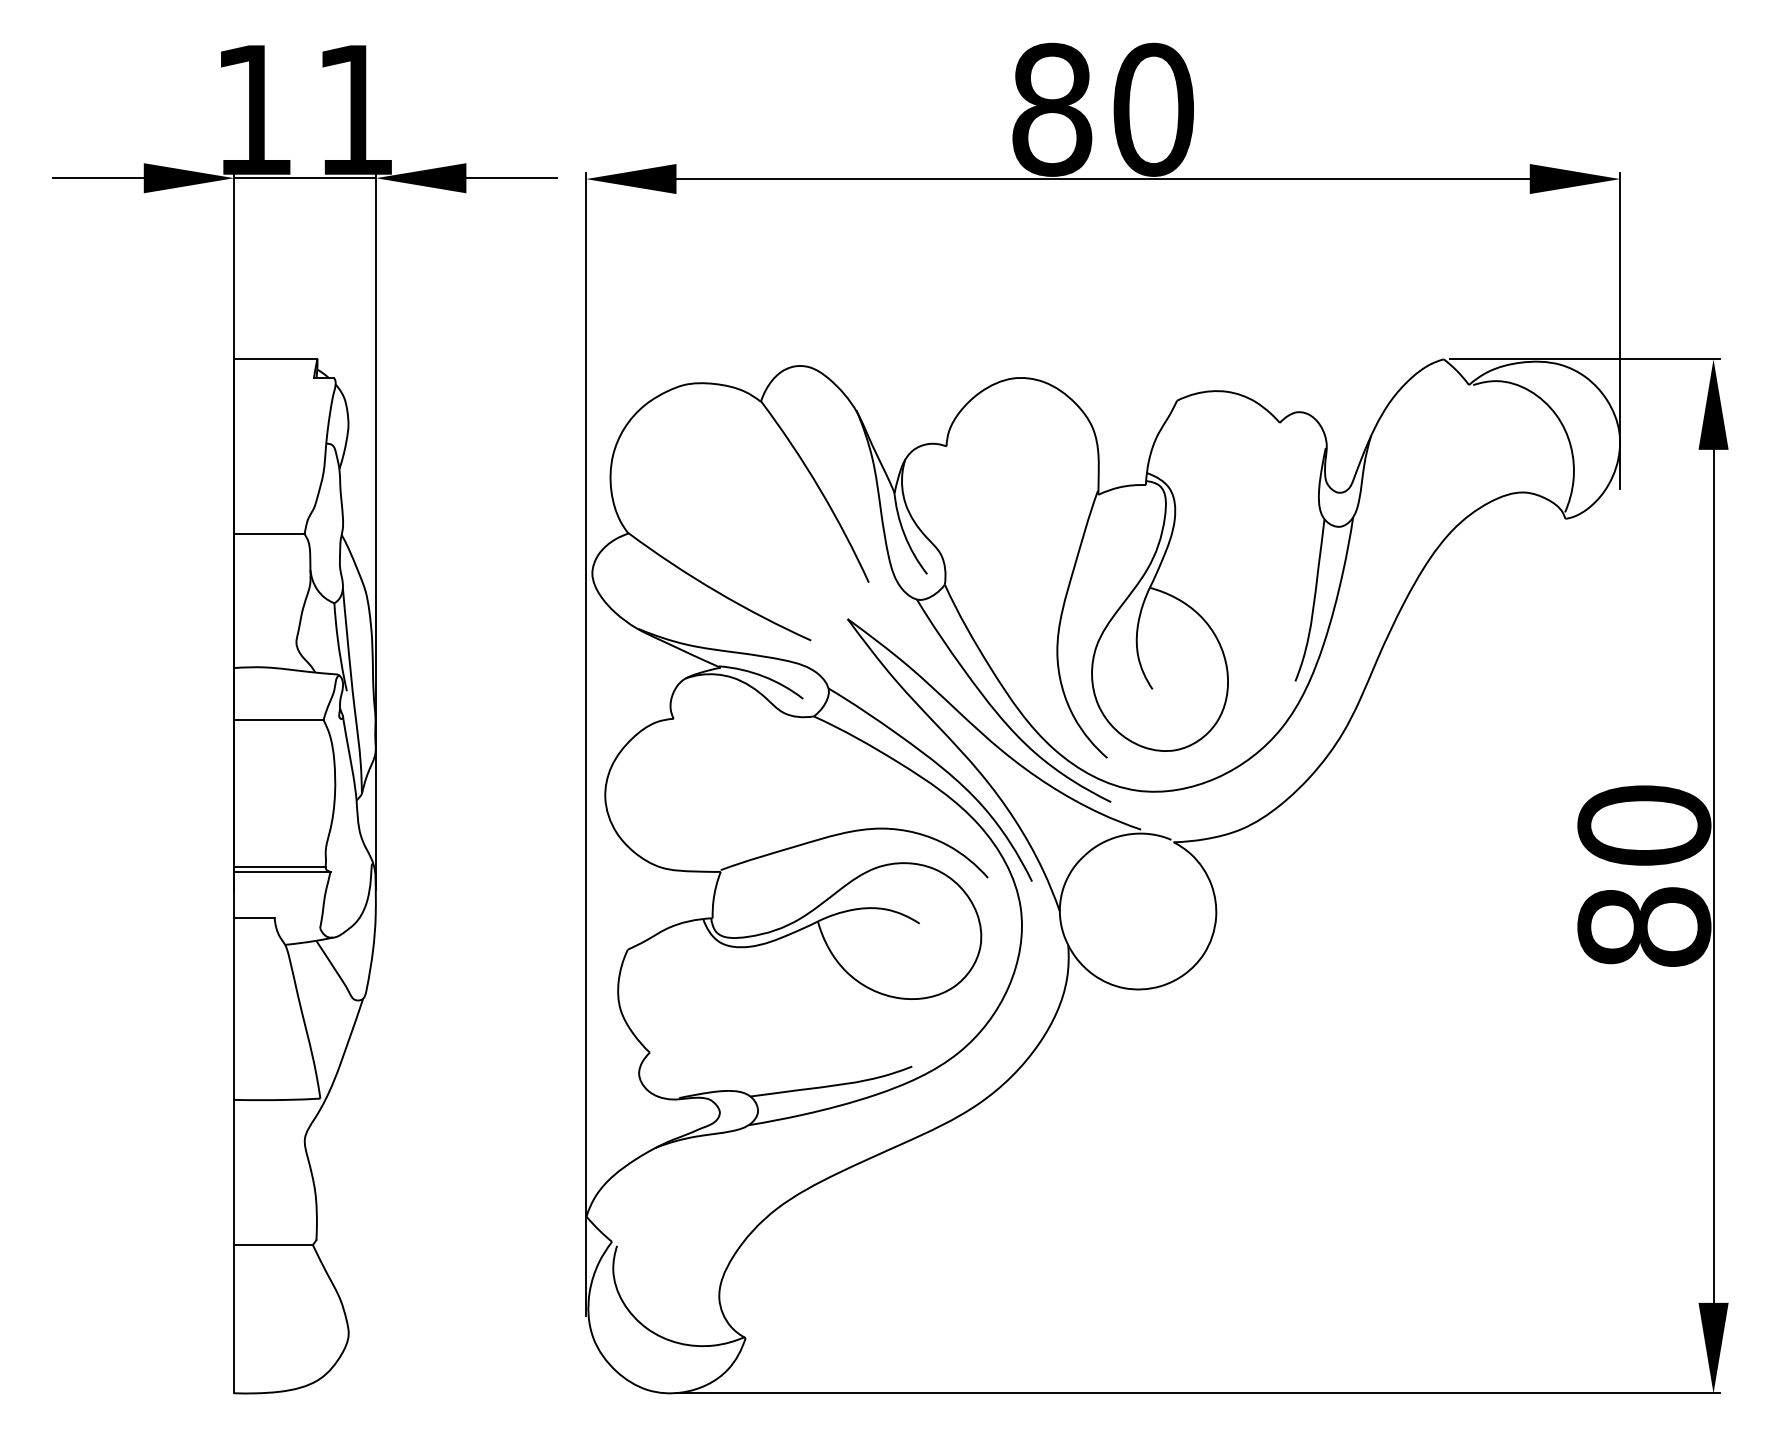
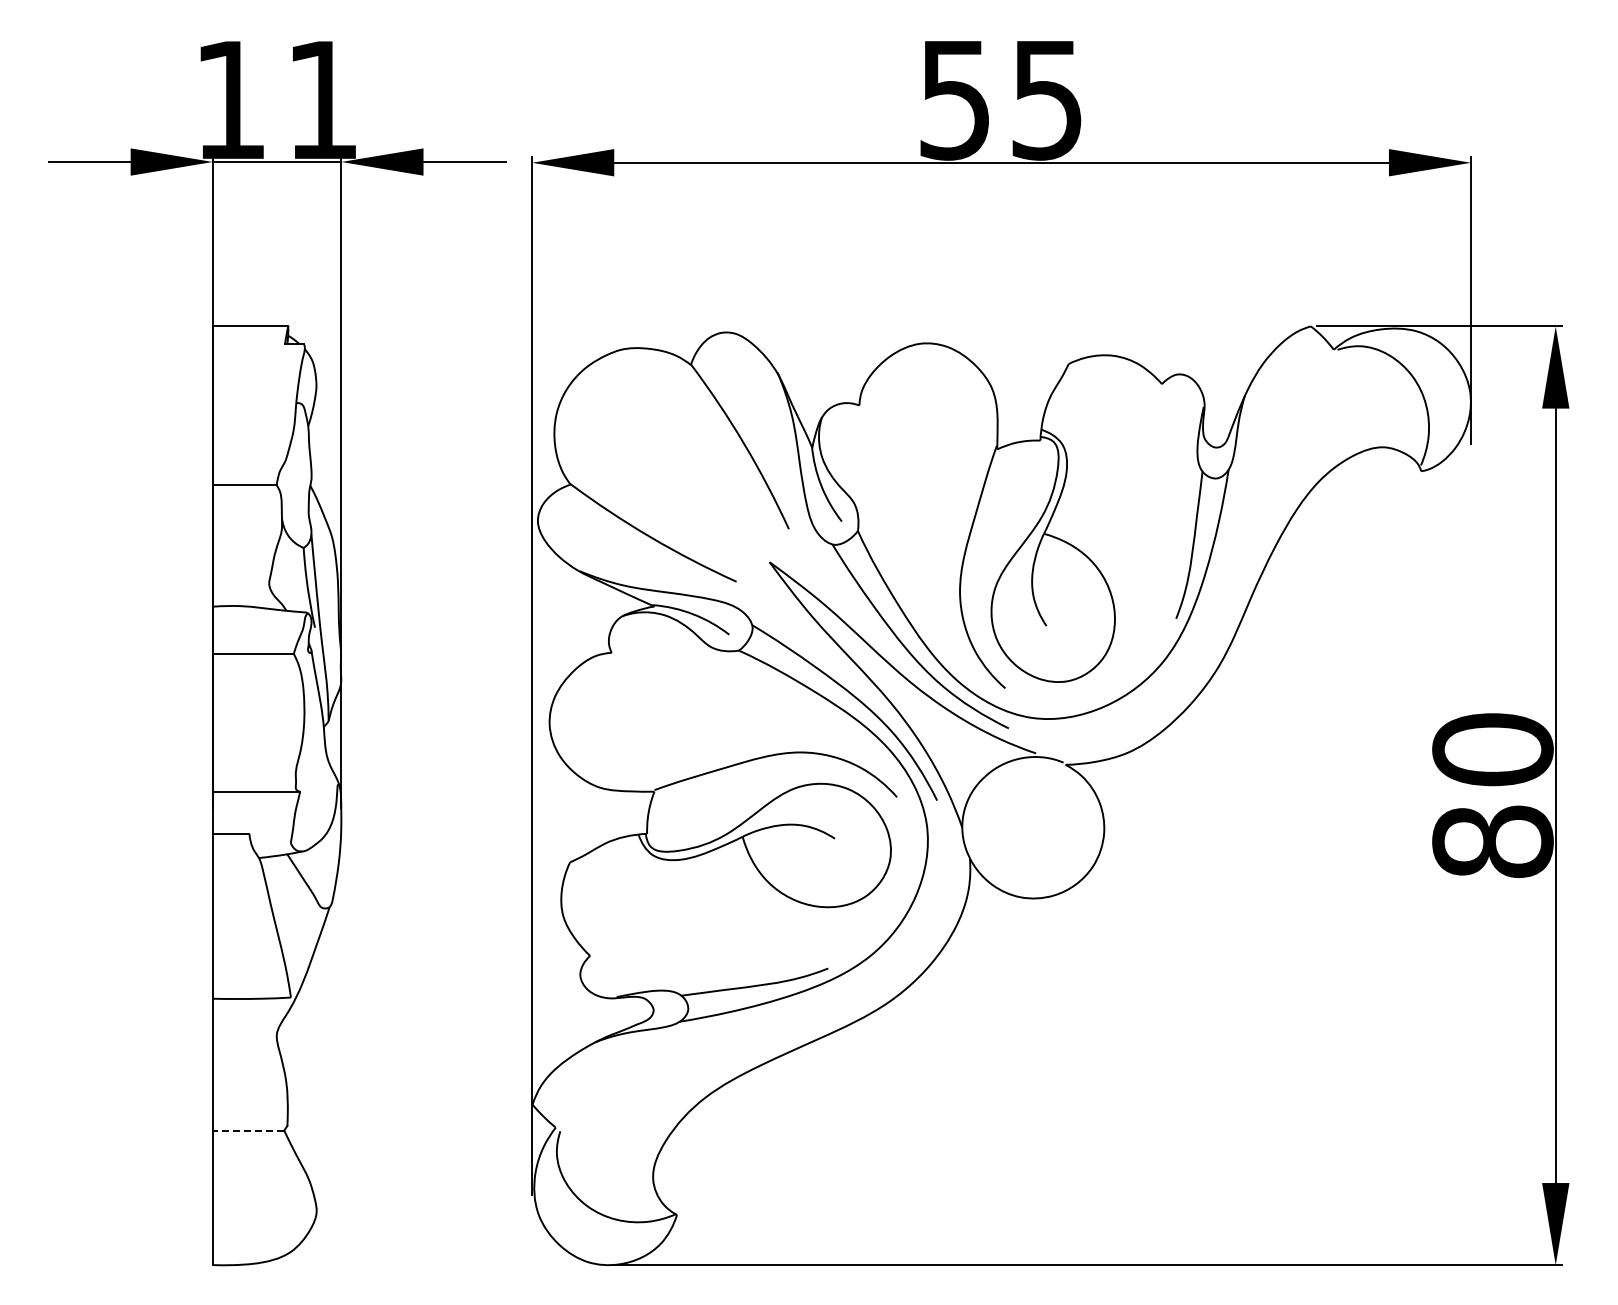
text: (1103, 109) -> (1001, 99), 80 -> 55
line: (279, 867) -> (253, 787), removed
line: (273, 1245) -> (248, 1130), solid -> dashed

